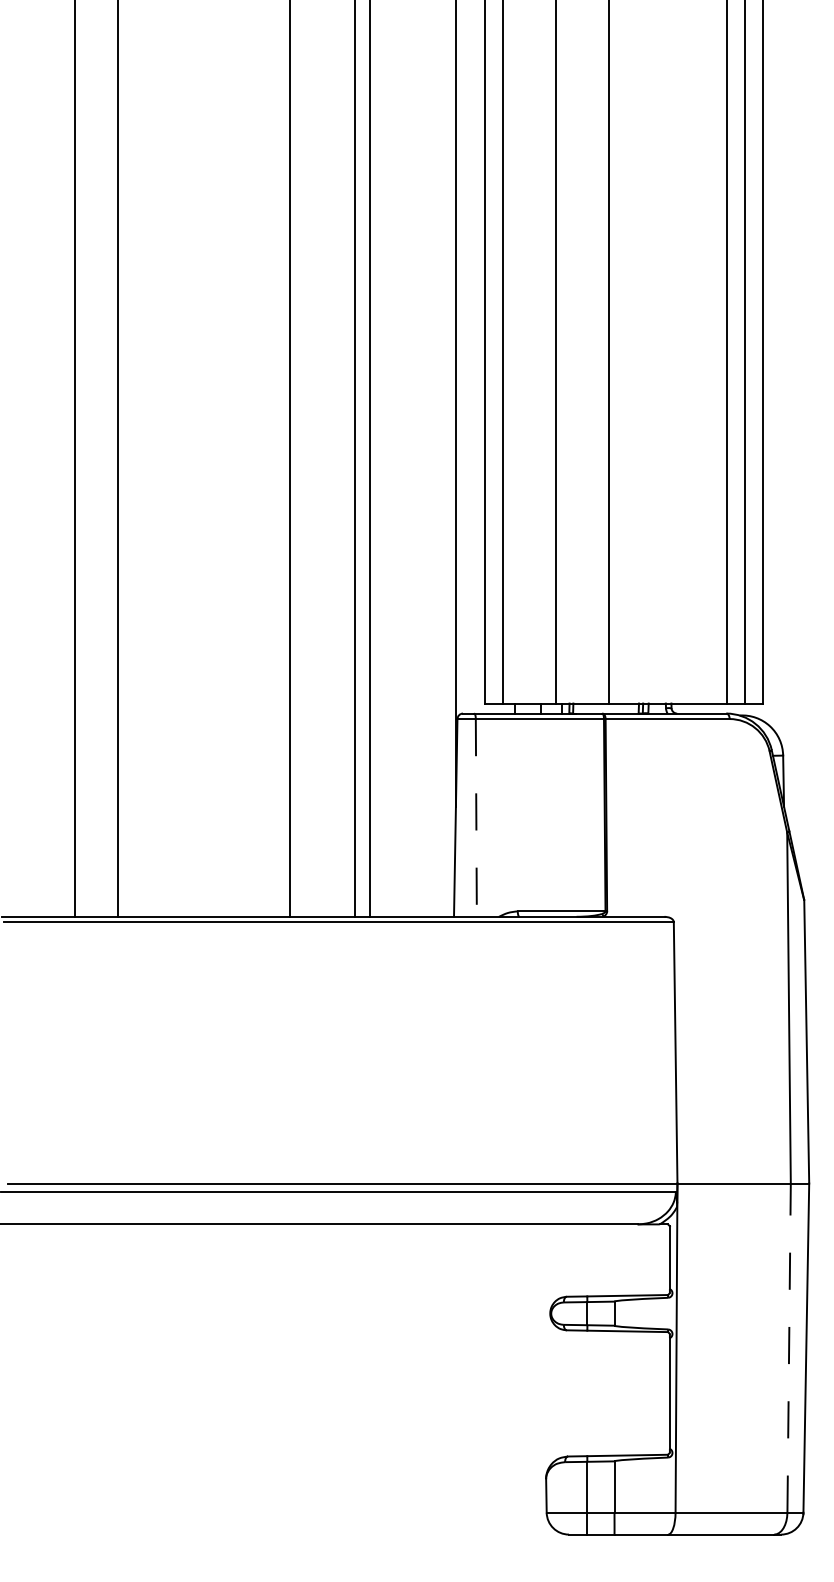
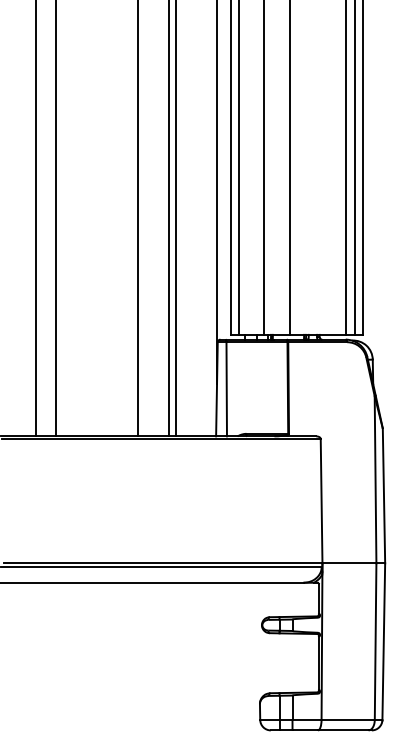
line: (475, 818) -> (226, 389), dashed -> solid
line: (788, 1347) -> (375, 641), dashed -> solid

